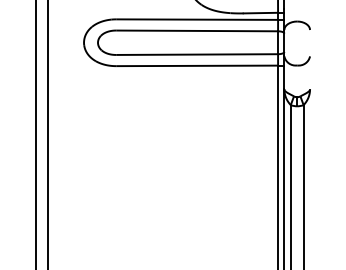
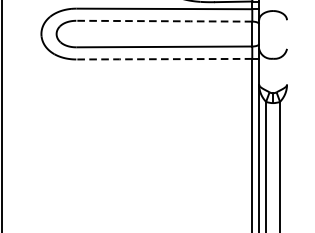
line: (197, 30) -> (164, 20), solid -> dashed
line: (196, 65) -> (163, 58), solid -> dashed

